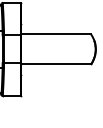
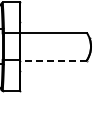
line: (56, 64) -> (53, 60), solid -> dashed

